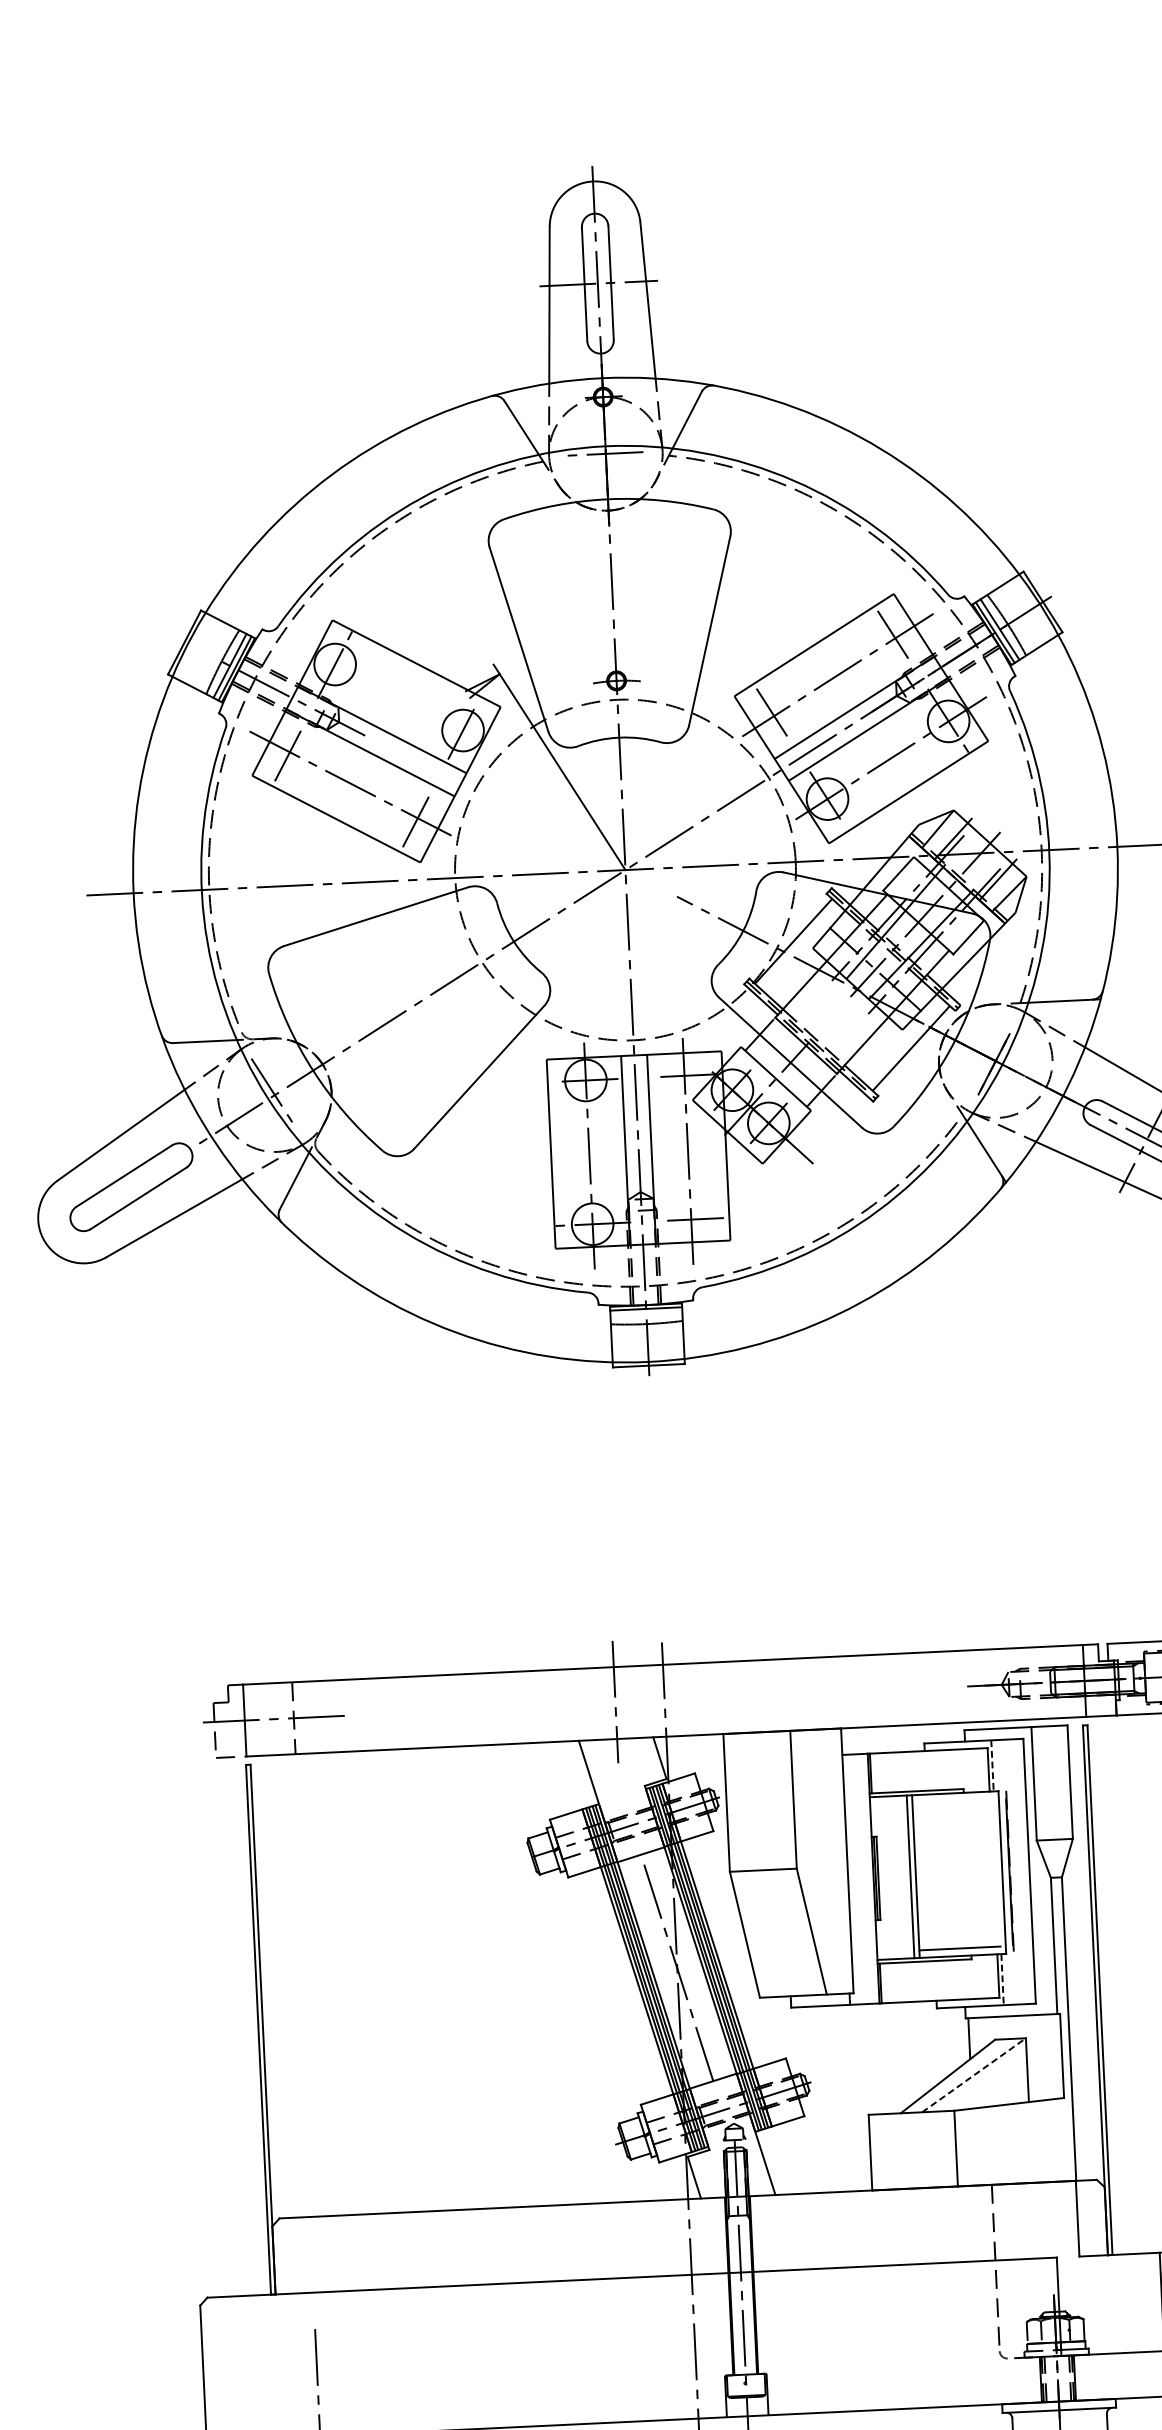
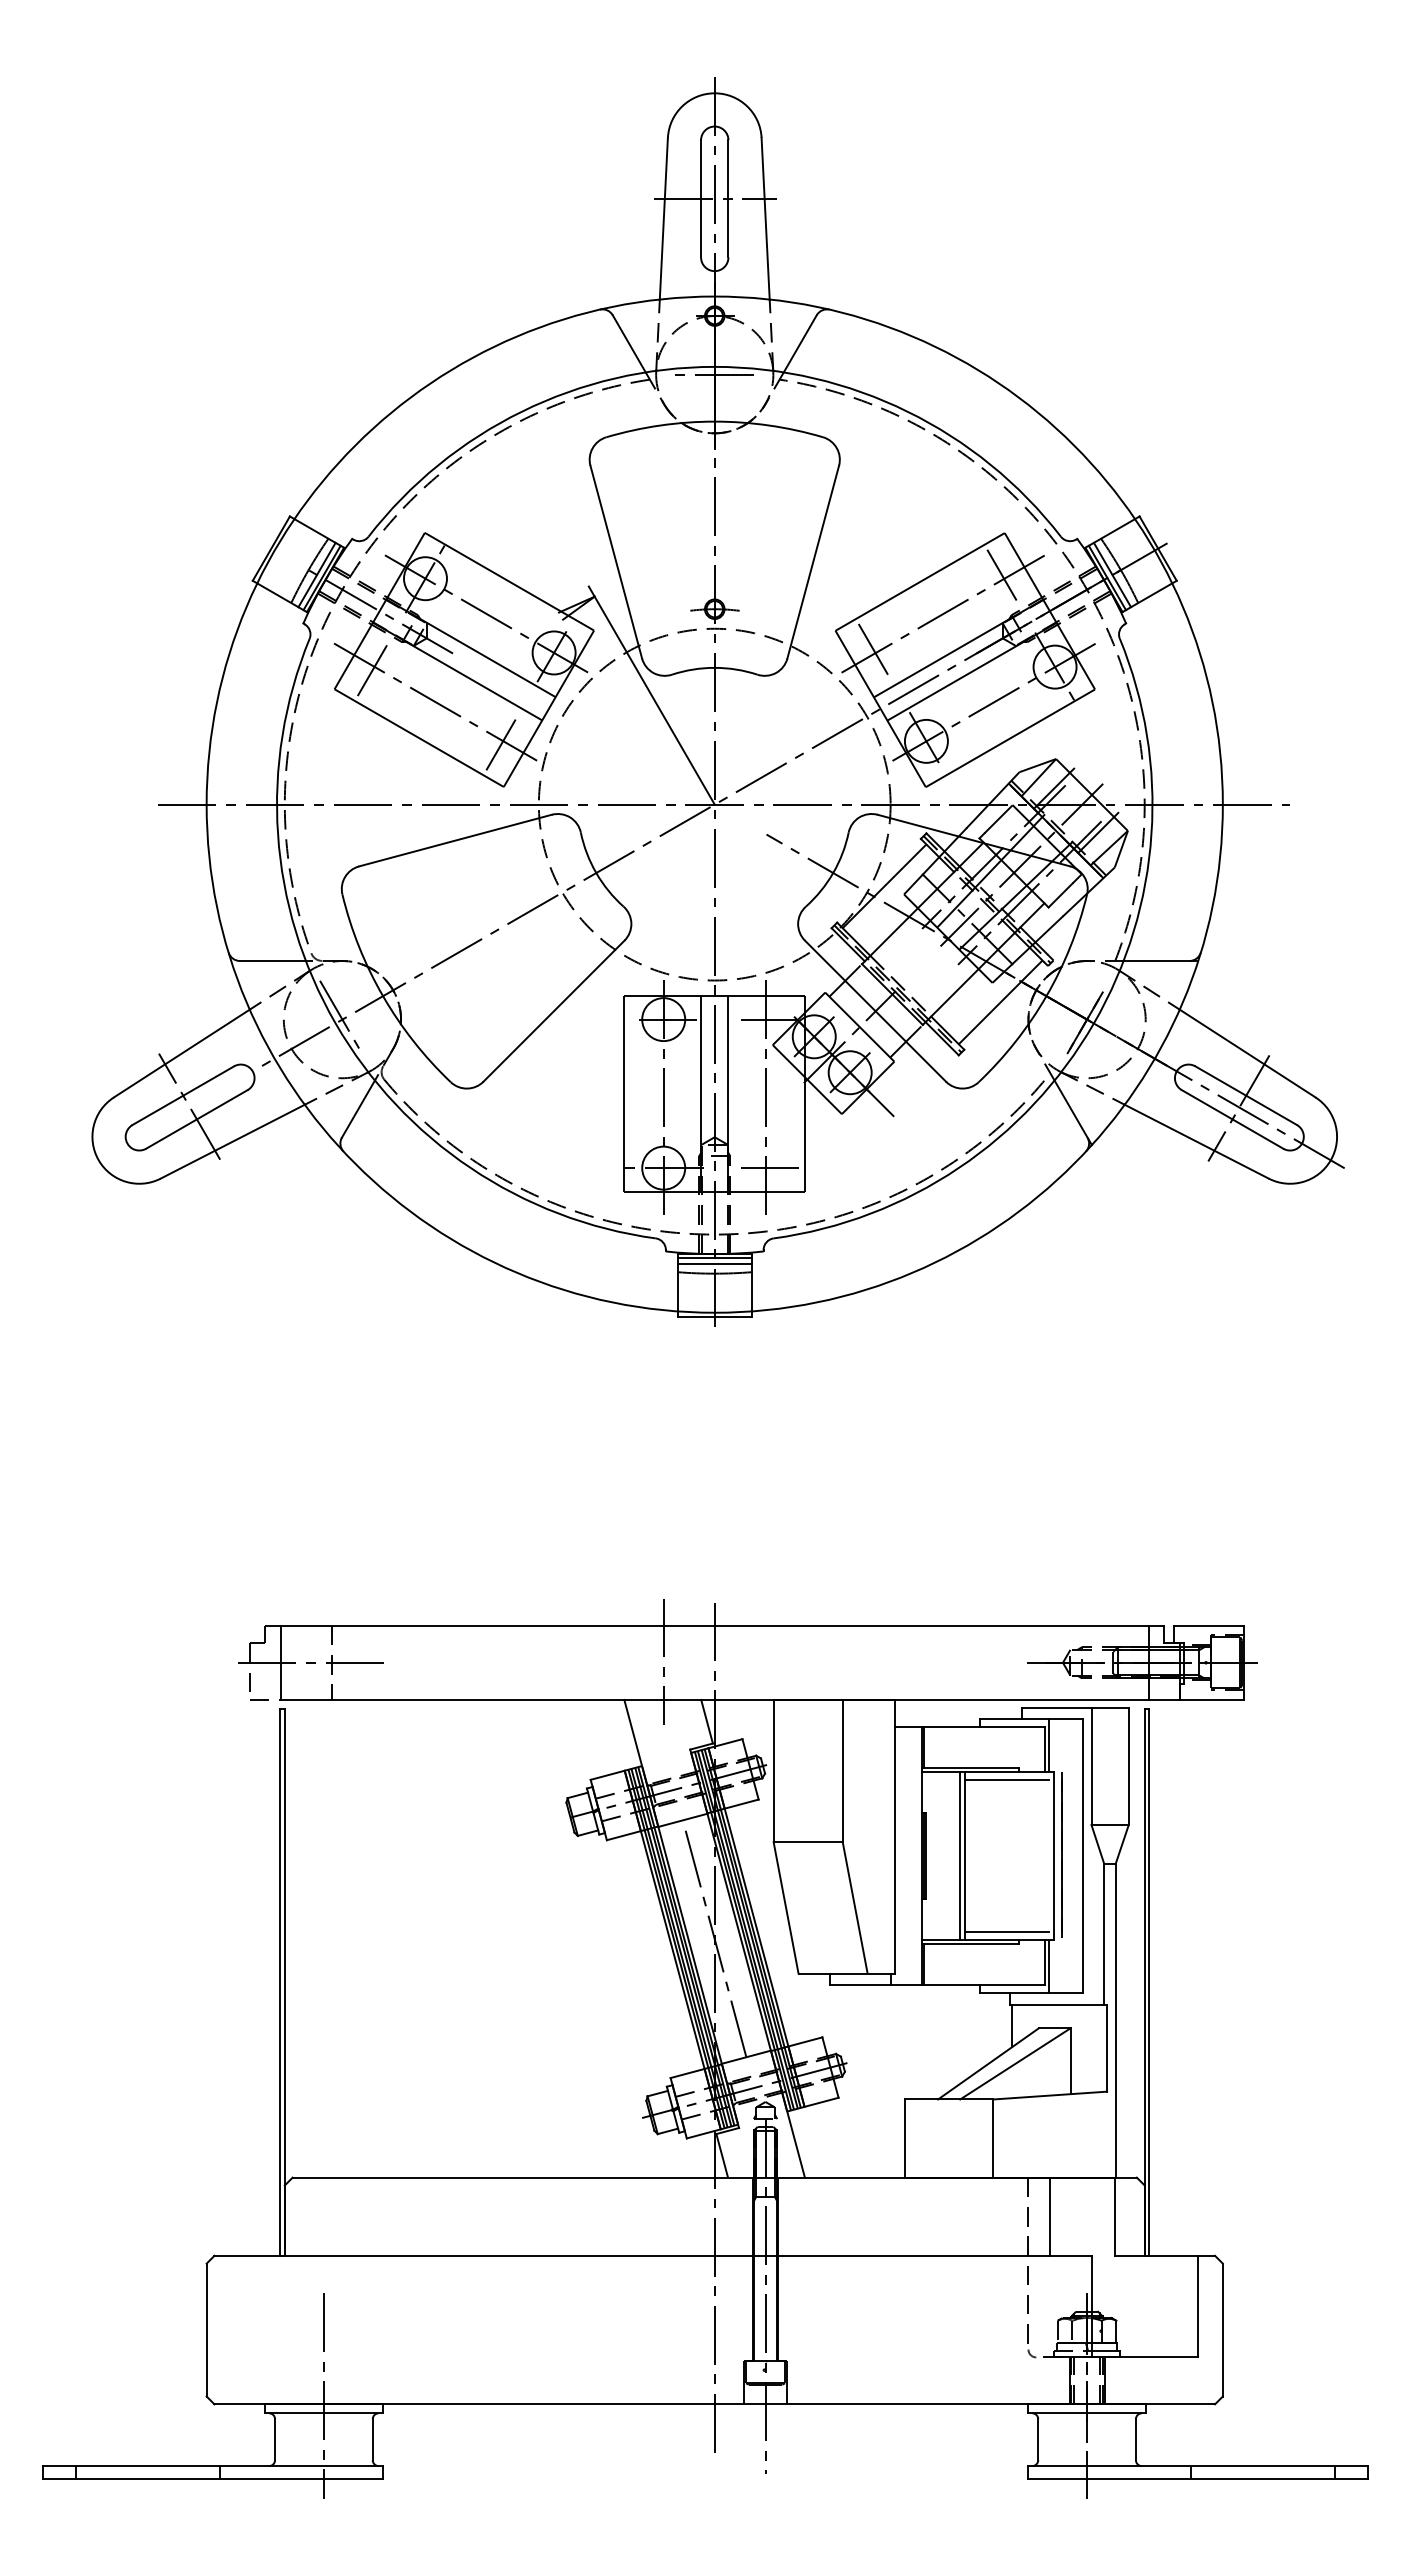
line: (394, 694) -> (485, 612), added
line: (130, 1186) -> (189, 1106), added
line: (646, 1314) -> (714, 1263), added
line: (992, 1766) -> (1049, 1746), dashed -> solid
line: (952, 1801) -> (1006, 1780), added
line: (1002, 1980) -> (1049, 1967), dashed -> solid
line: (974, 2074) -> (1015, 2063), dashed -> solid
line: (1014, 2221) -> (1050, 2216), added

